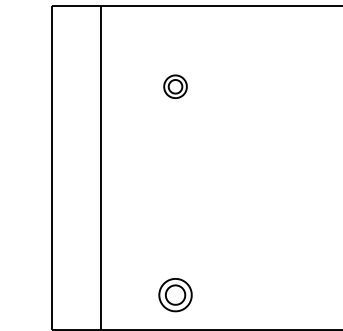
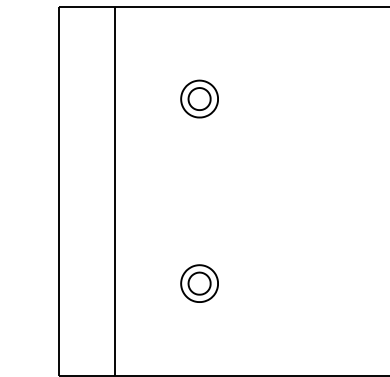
part: (175, 86) -> (199, 98), size x1.43
part: (175, 295) -> (199, 284), moved

